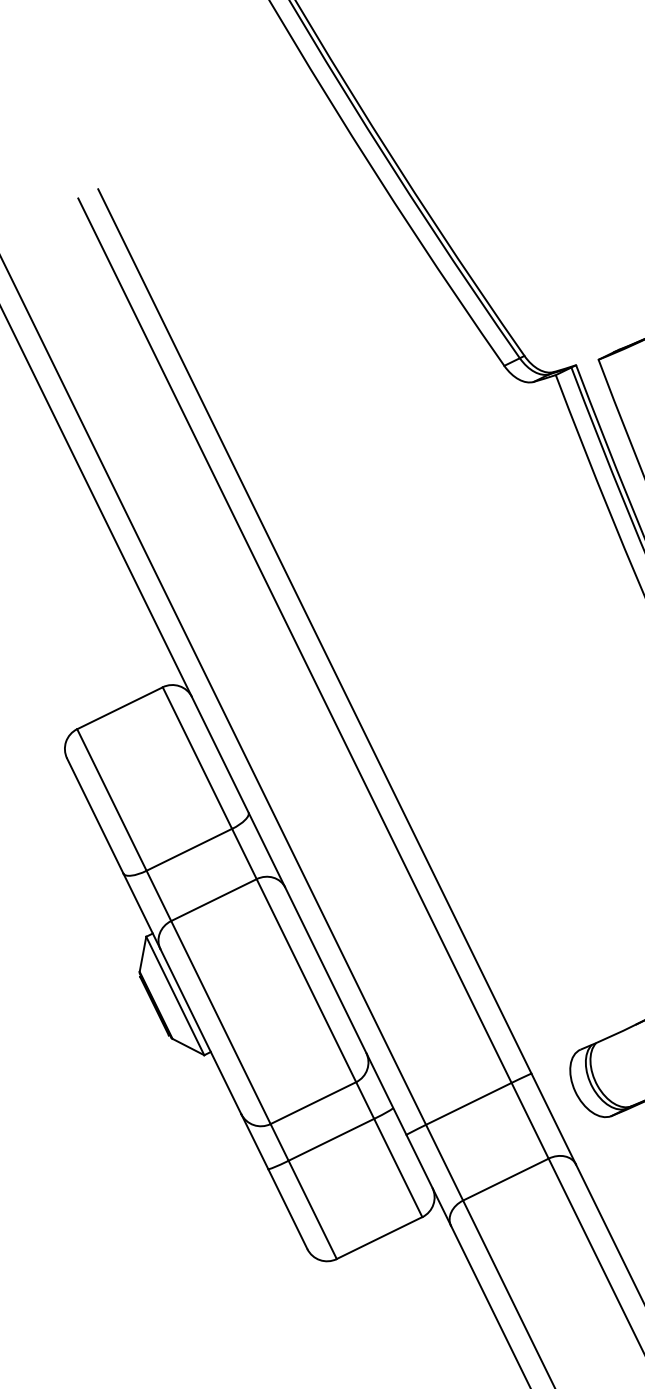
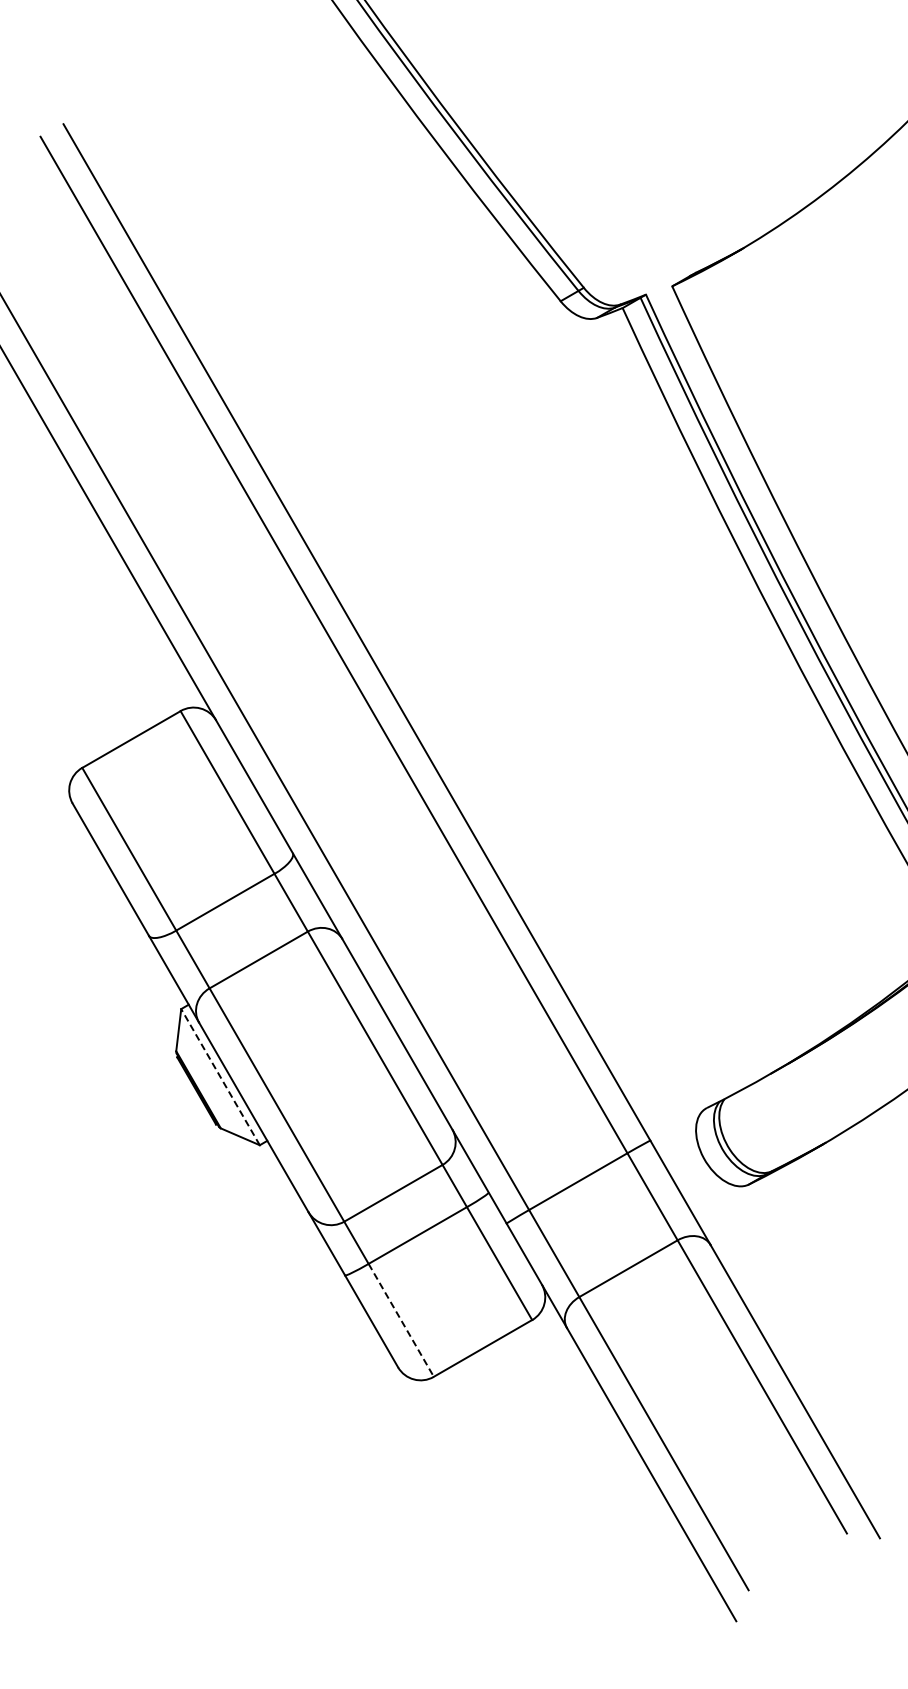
line: (175, 996) -> (220, 1077), solid -> dashed
line: (312, 1210) -> (401, 1320), solid -> dashed

